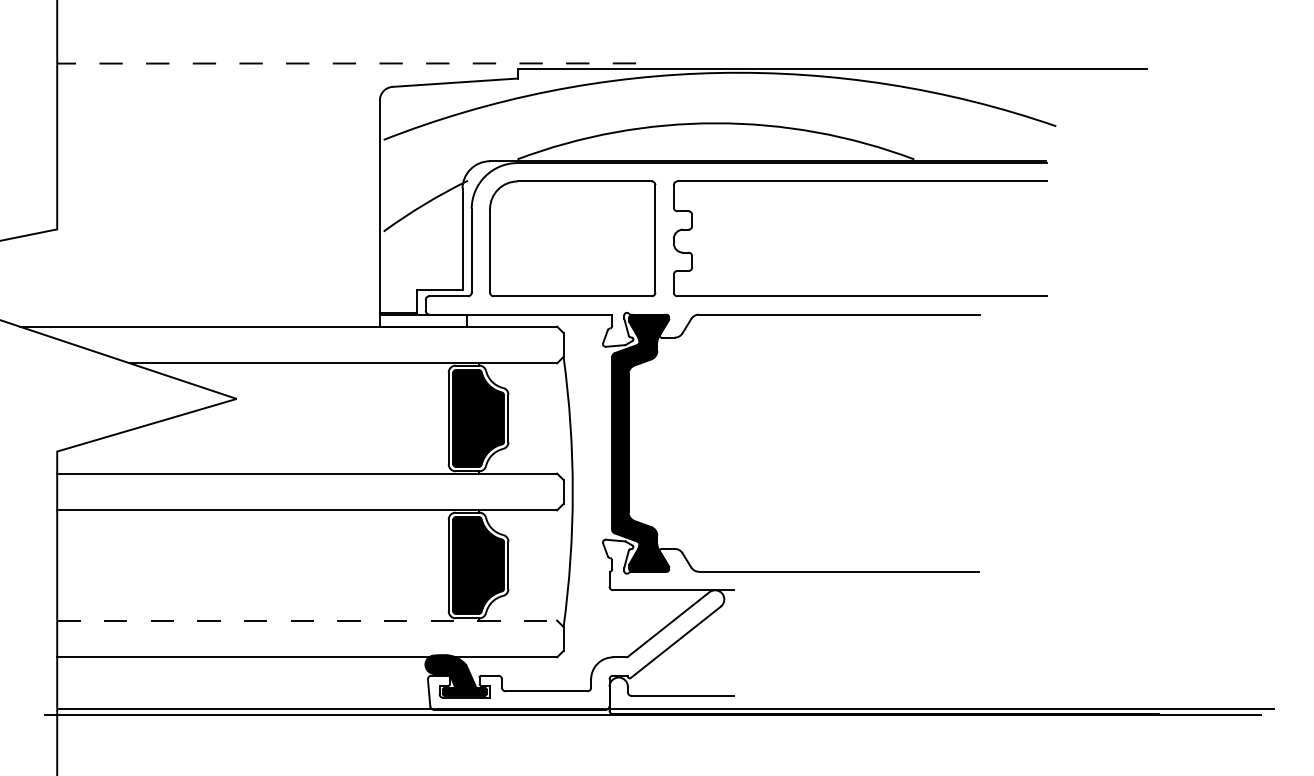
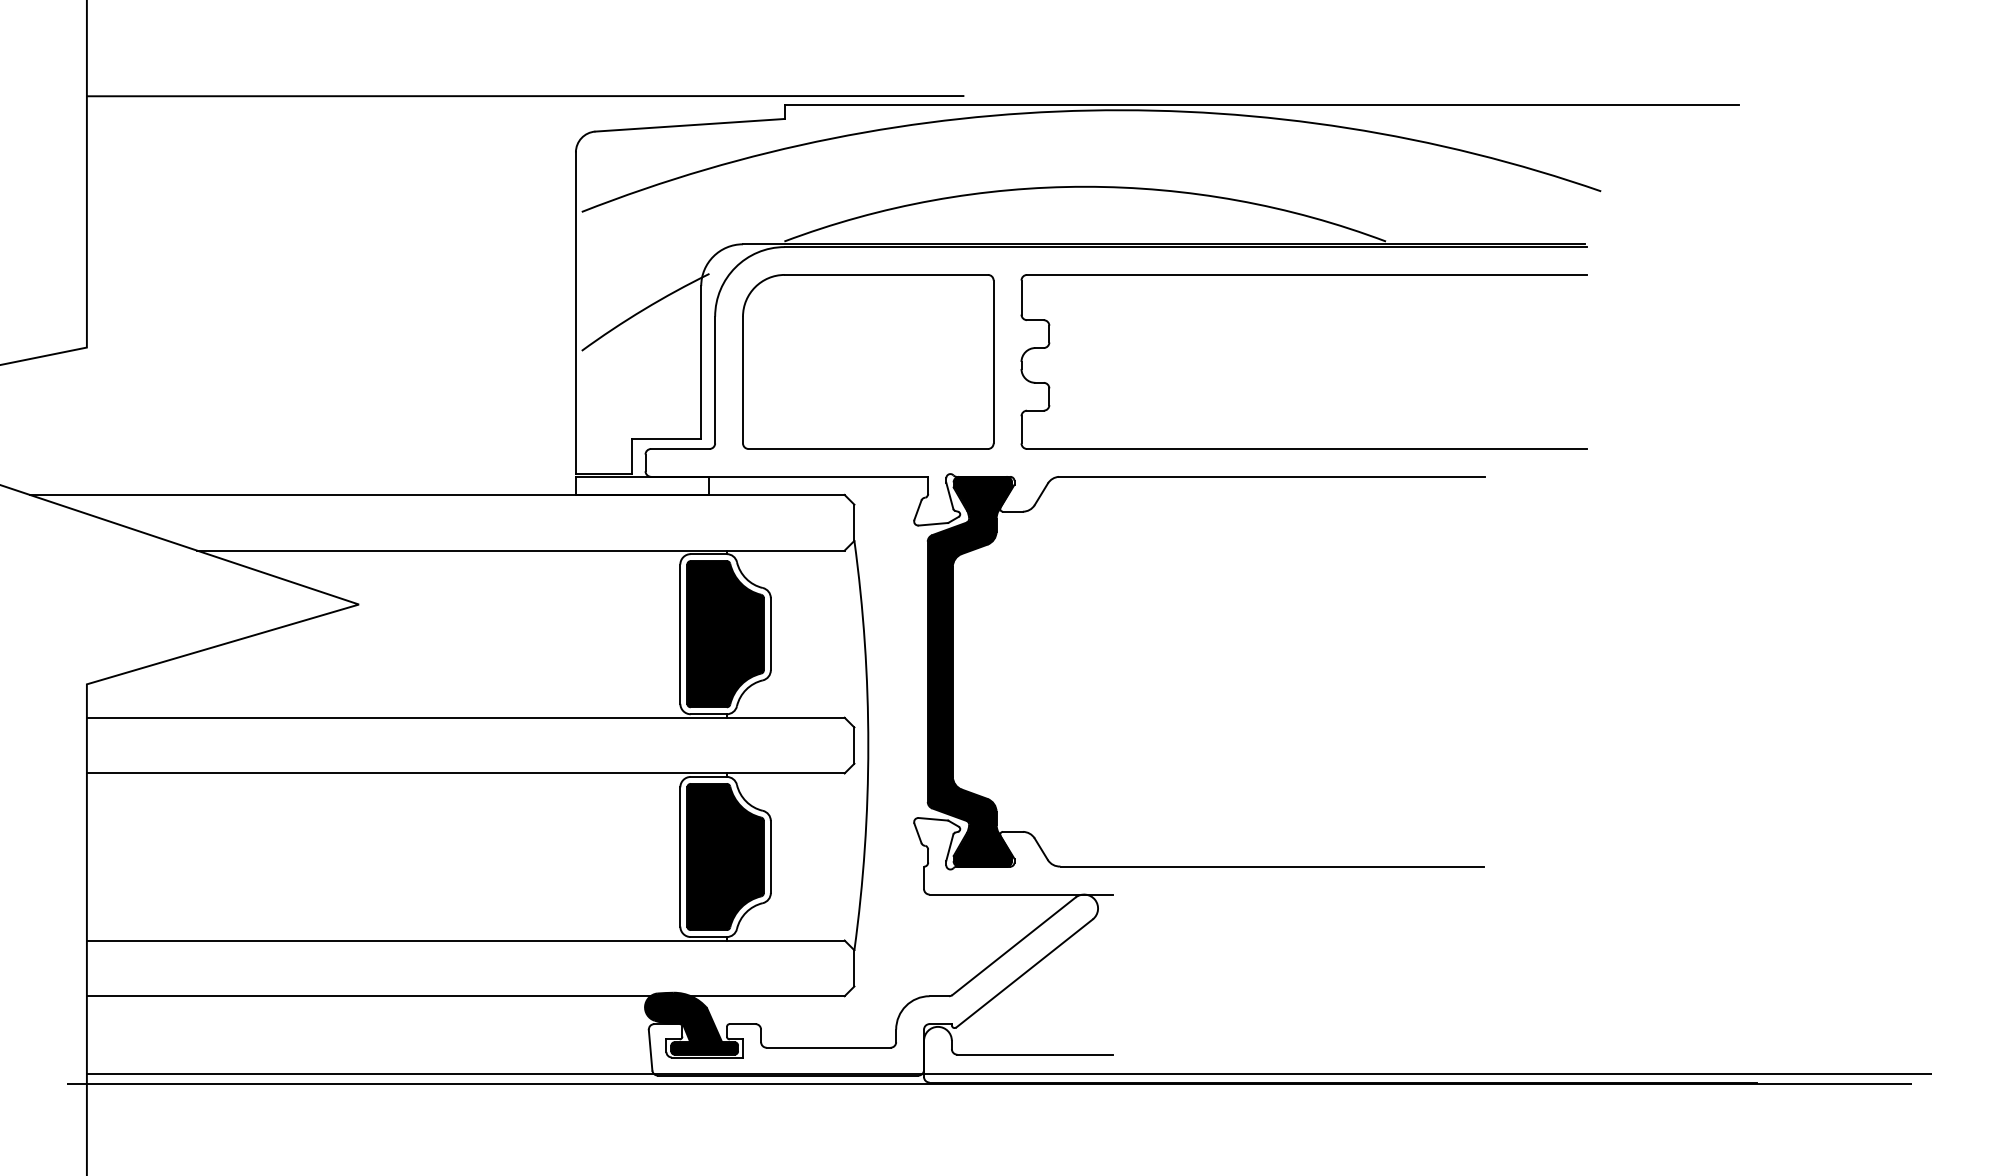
line: (346, 63) -> (525, 96), dashed -> solid
line: (307, 620) -> (466, 940), dashed -> solid

